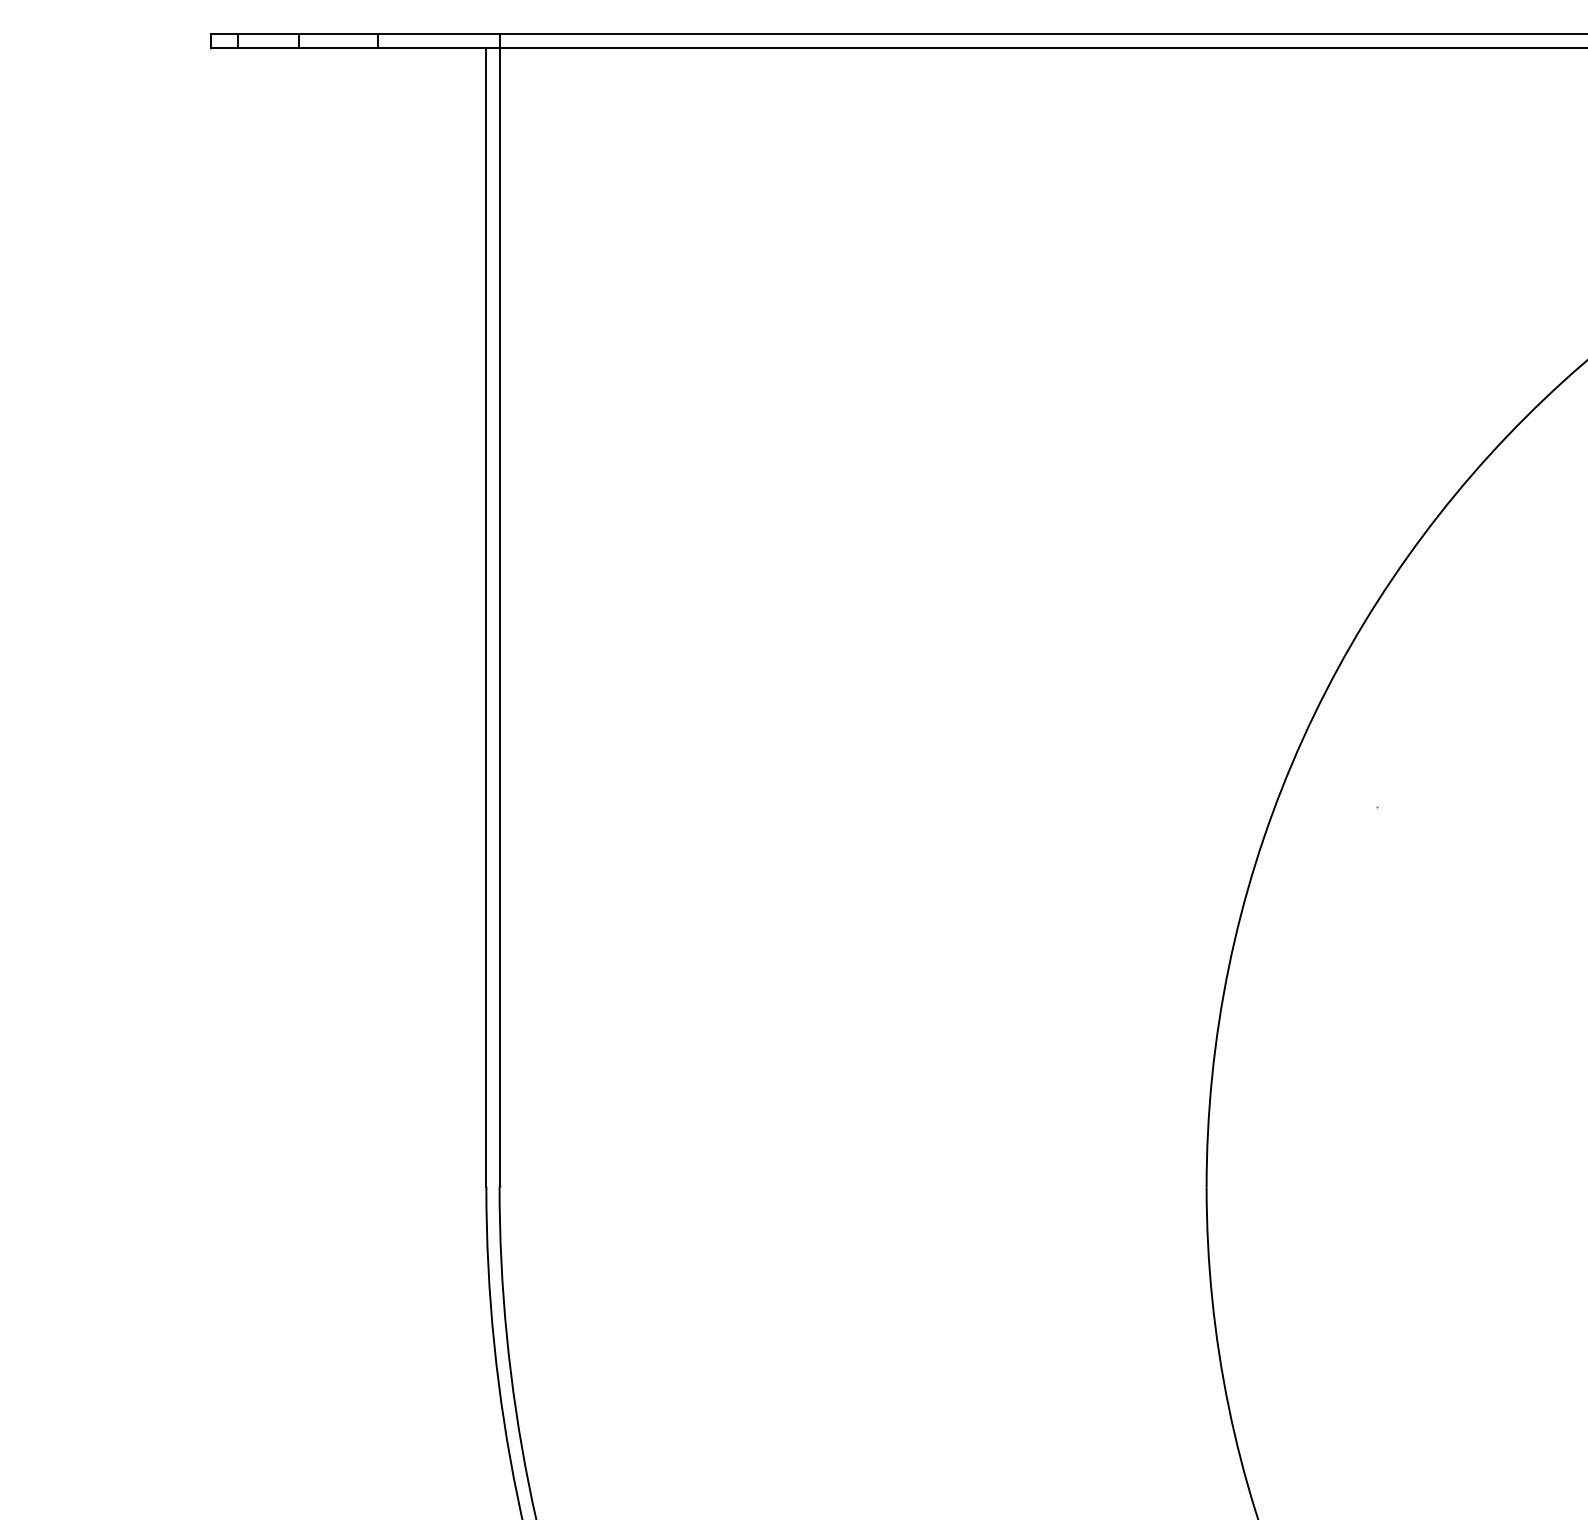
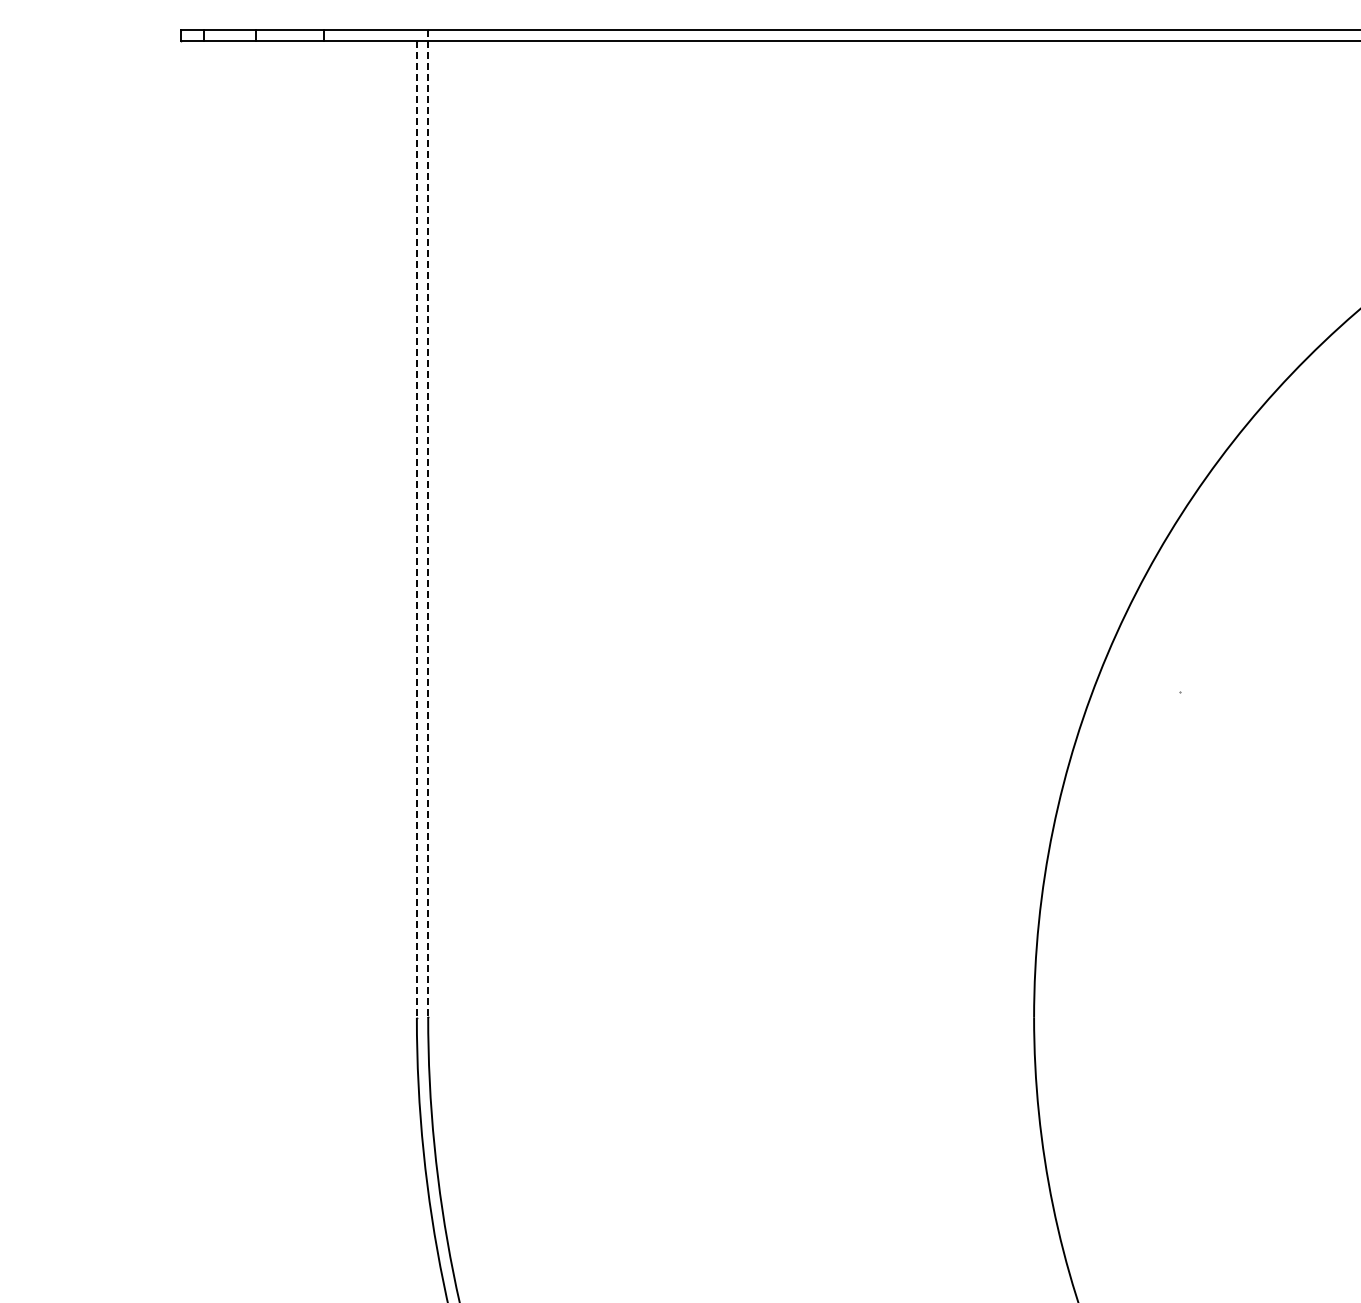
line: (499, 610) -> (428, 523), solid -> dashed
line: (485, 617) -> (416, 529), solid -> dashed

